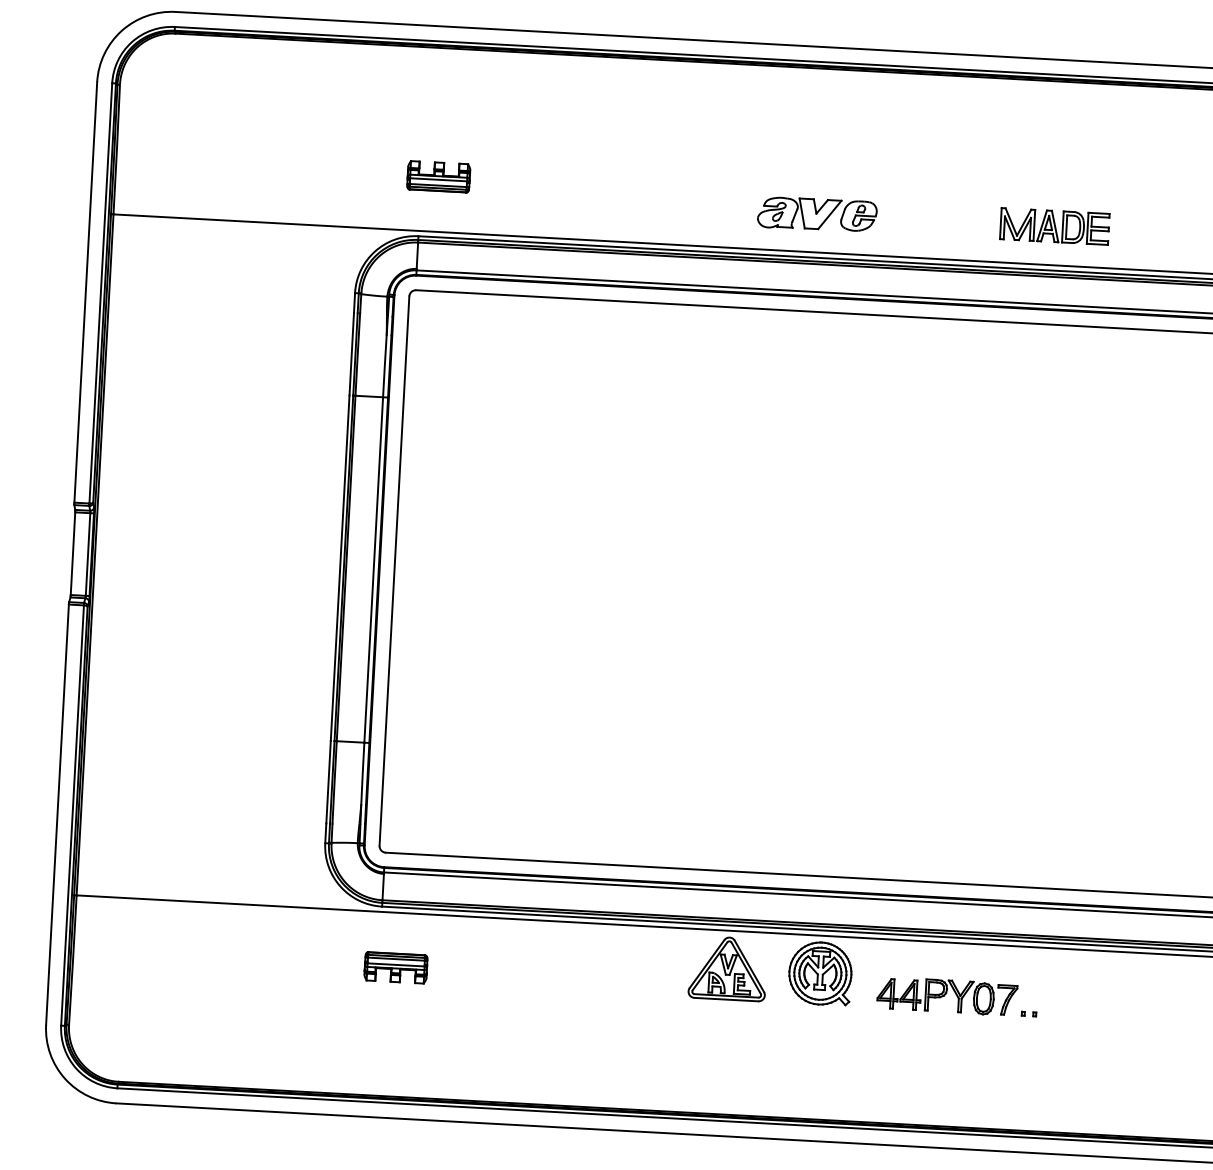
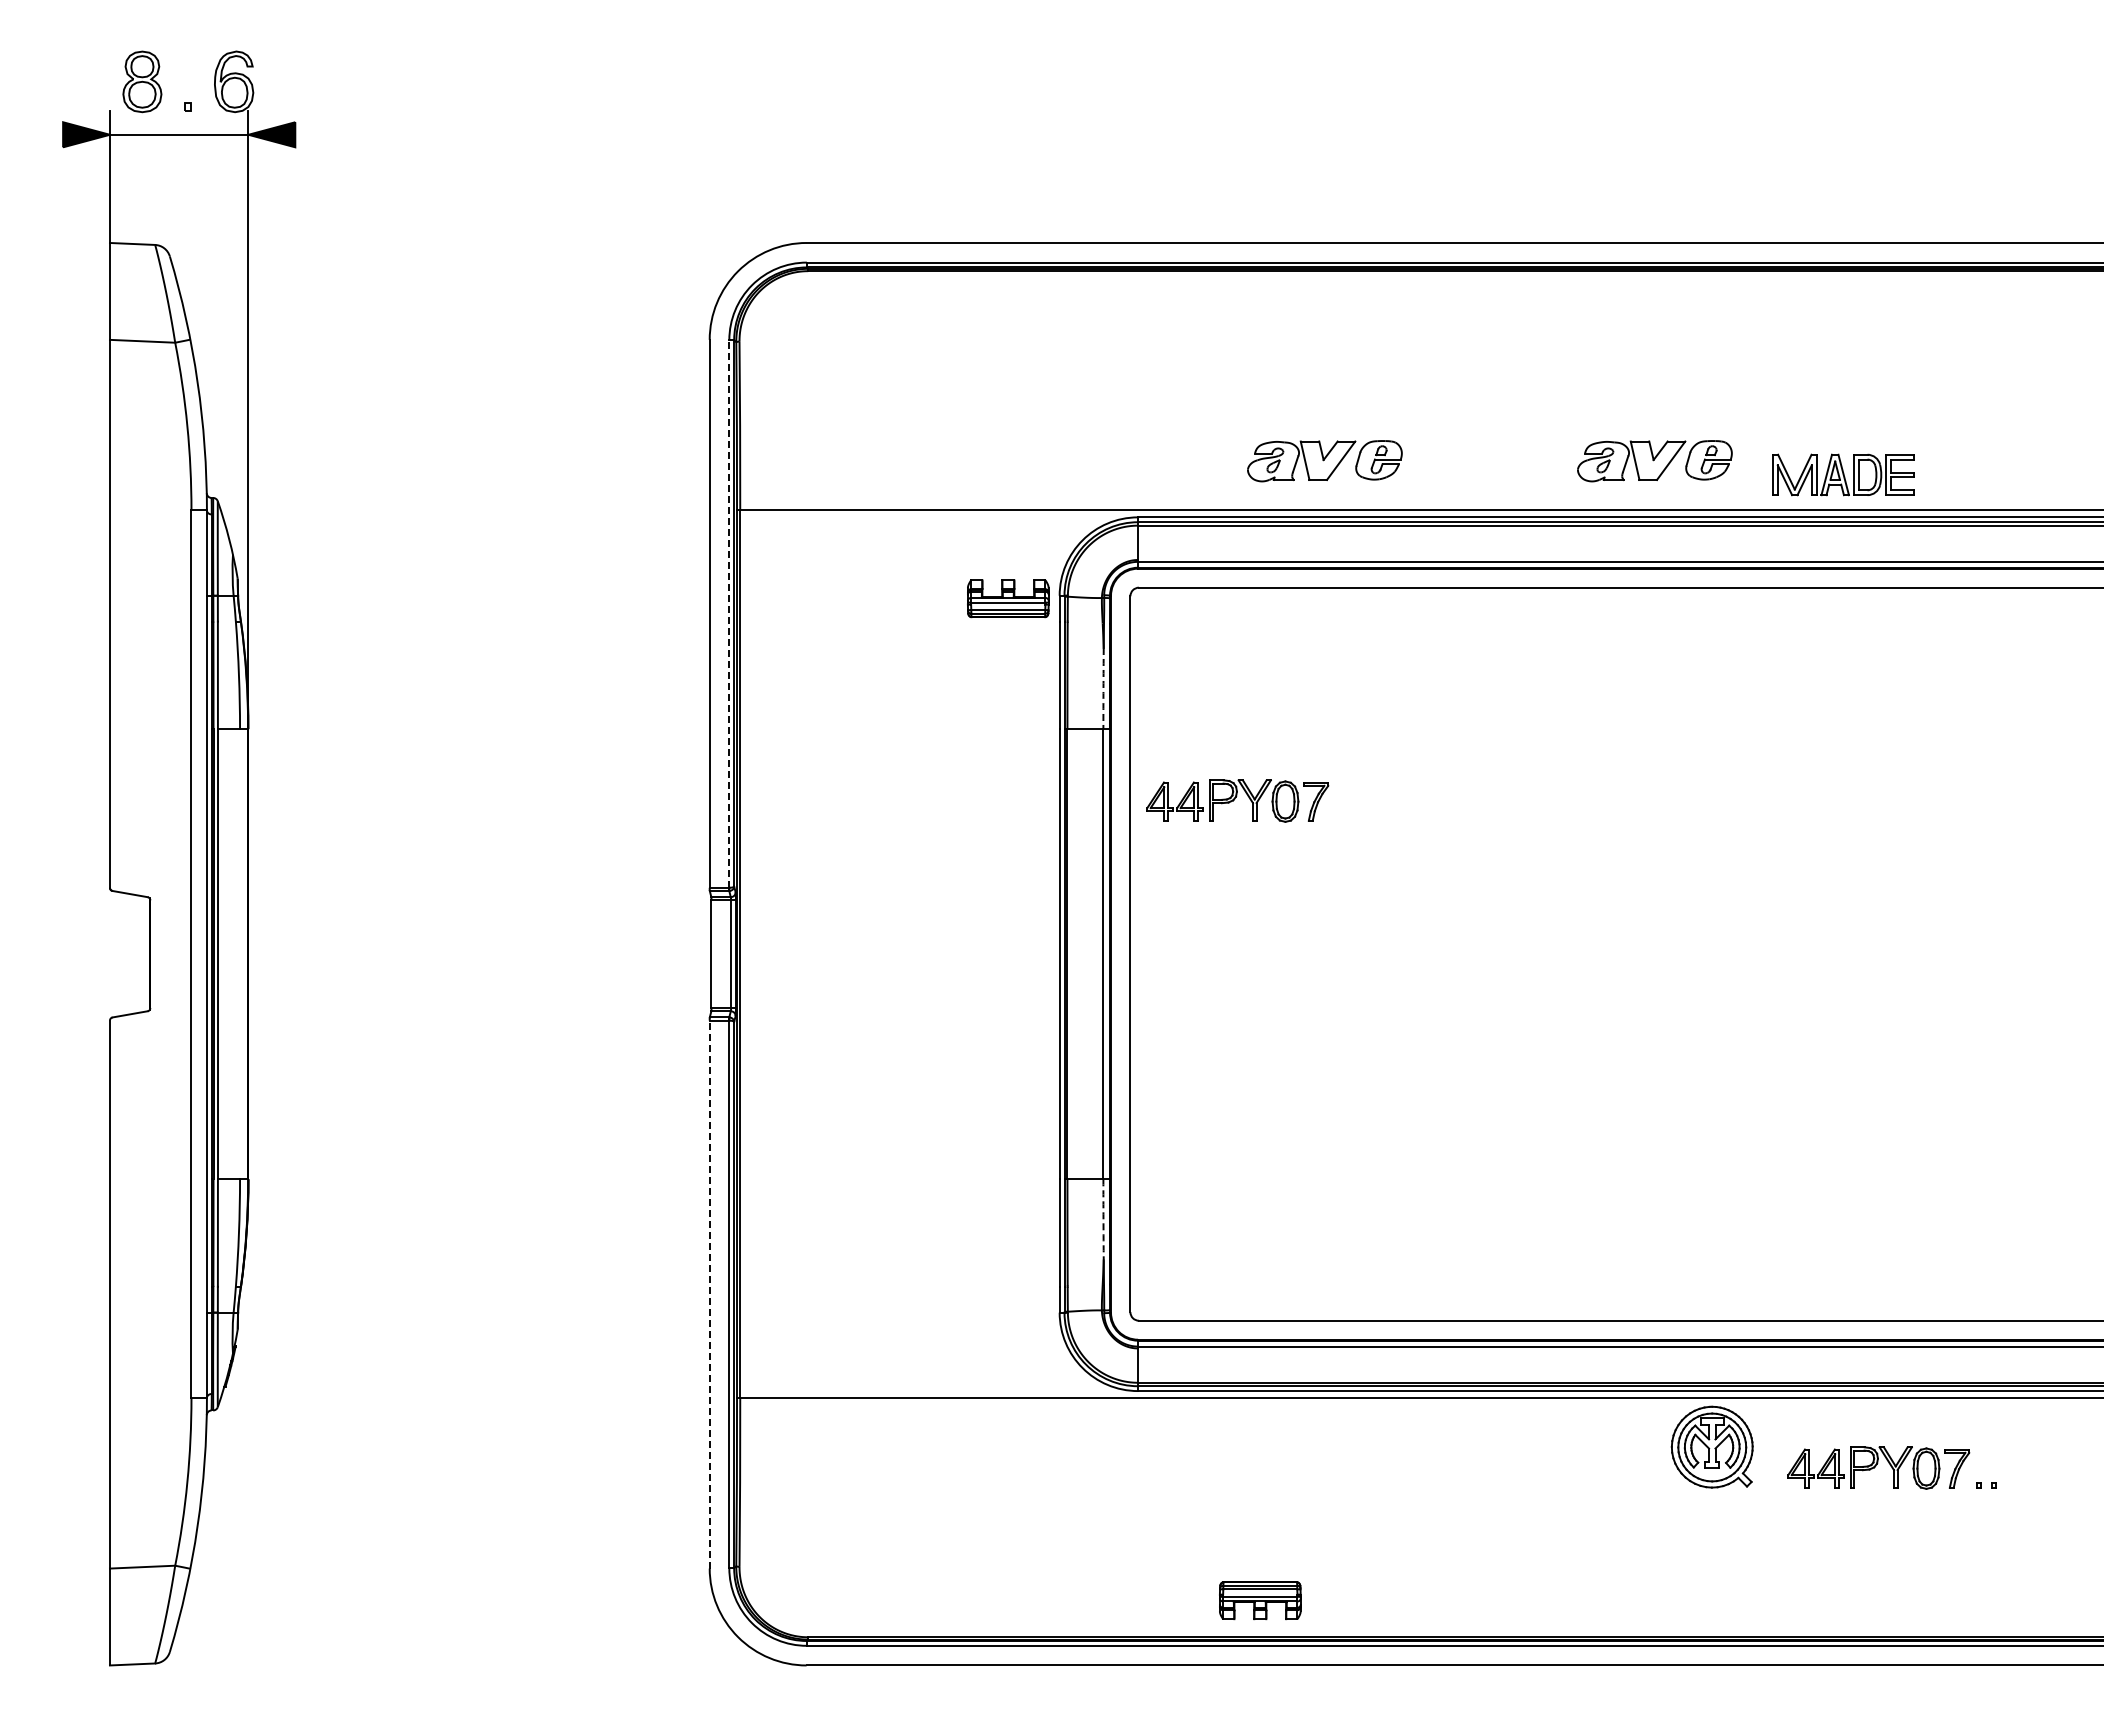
part: (438, 176) -> (1008, 598), moved
part: (563, 201) -> (1324, 461), added
part: (1054, 226) -> (1843, 474), moved
line: (100, 293) -> (729, 613), solid -> dashed
arc: (384, 366) -> (1103, 688), solid -> dashed
part: (483, 457) -> (1237, 800), added
arc: (362, 773) -> (1103, 1219), solid -> dashed
line: (57, 814) -> (709, 1294), solid -> dashed
part: (396, 967) -> (1260, 1600), moved
part: (727, 968) -> (1591, 1447), removed

